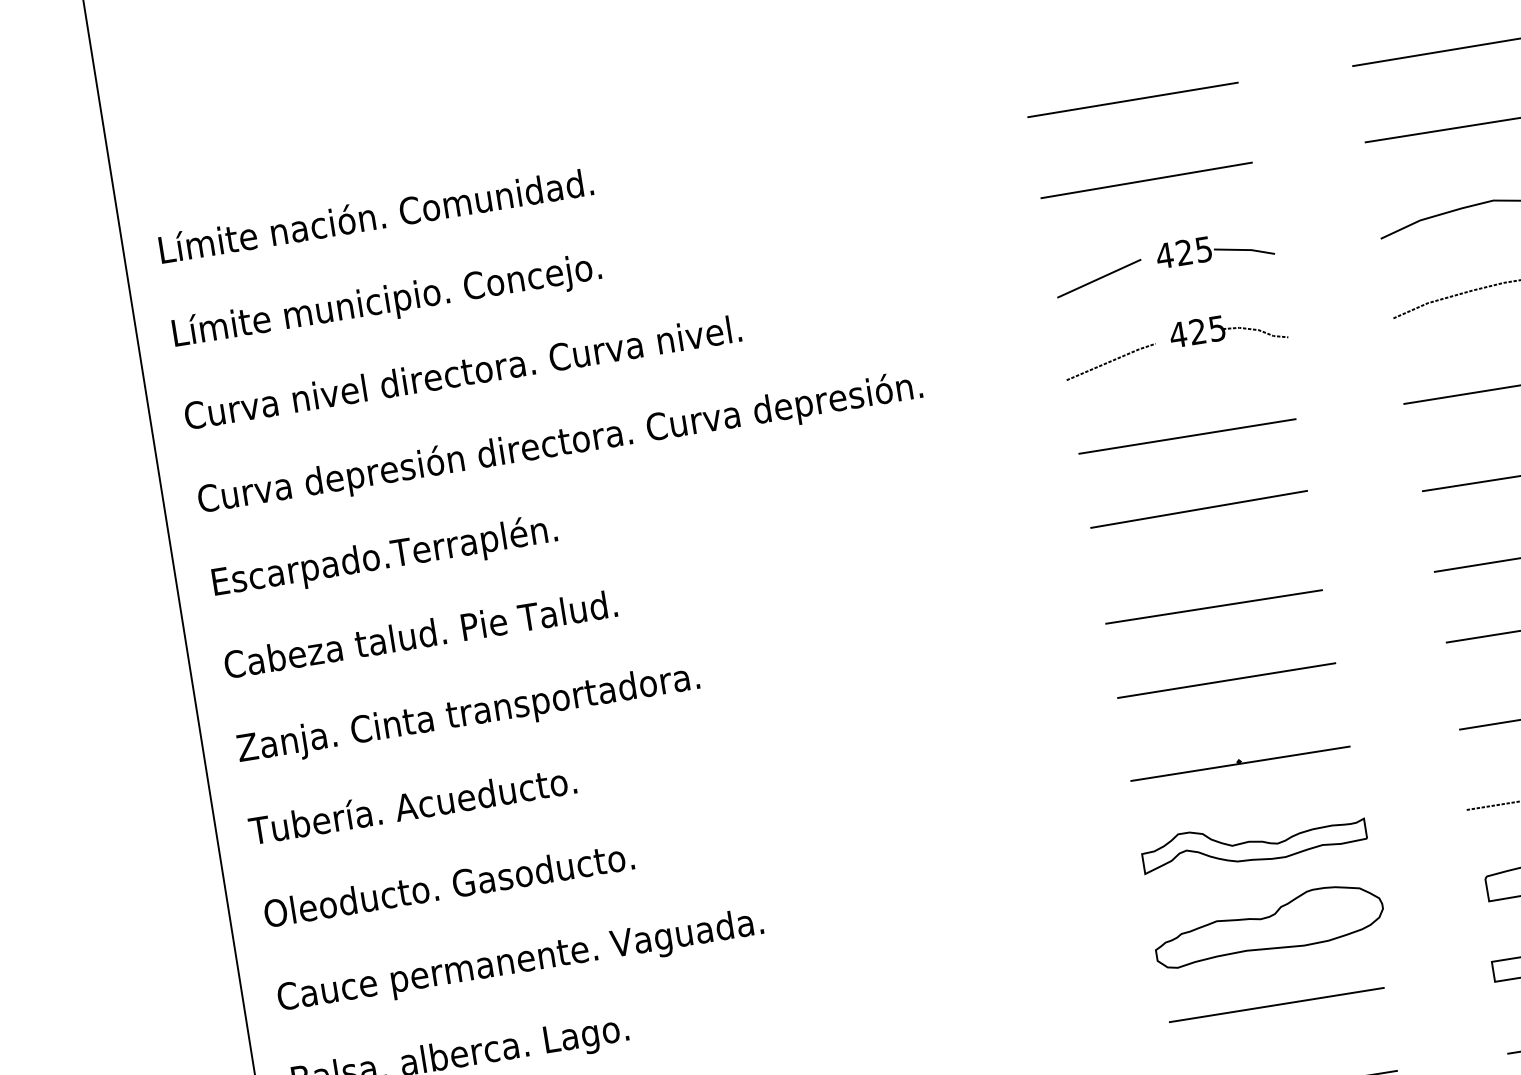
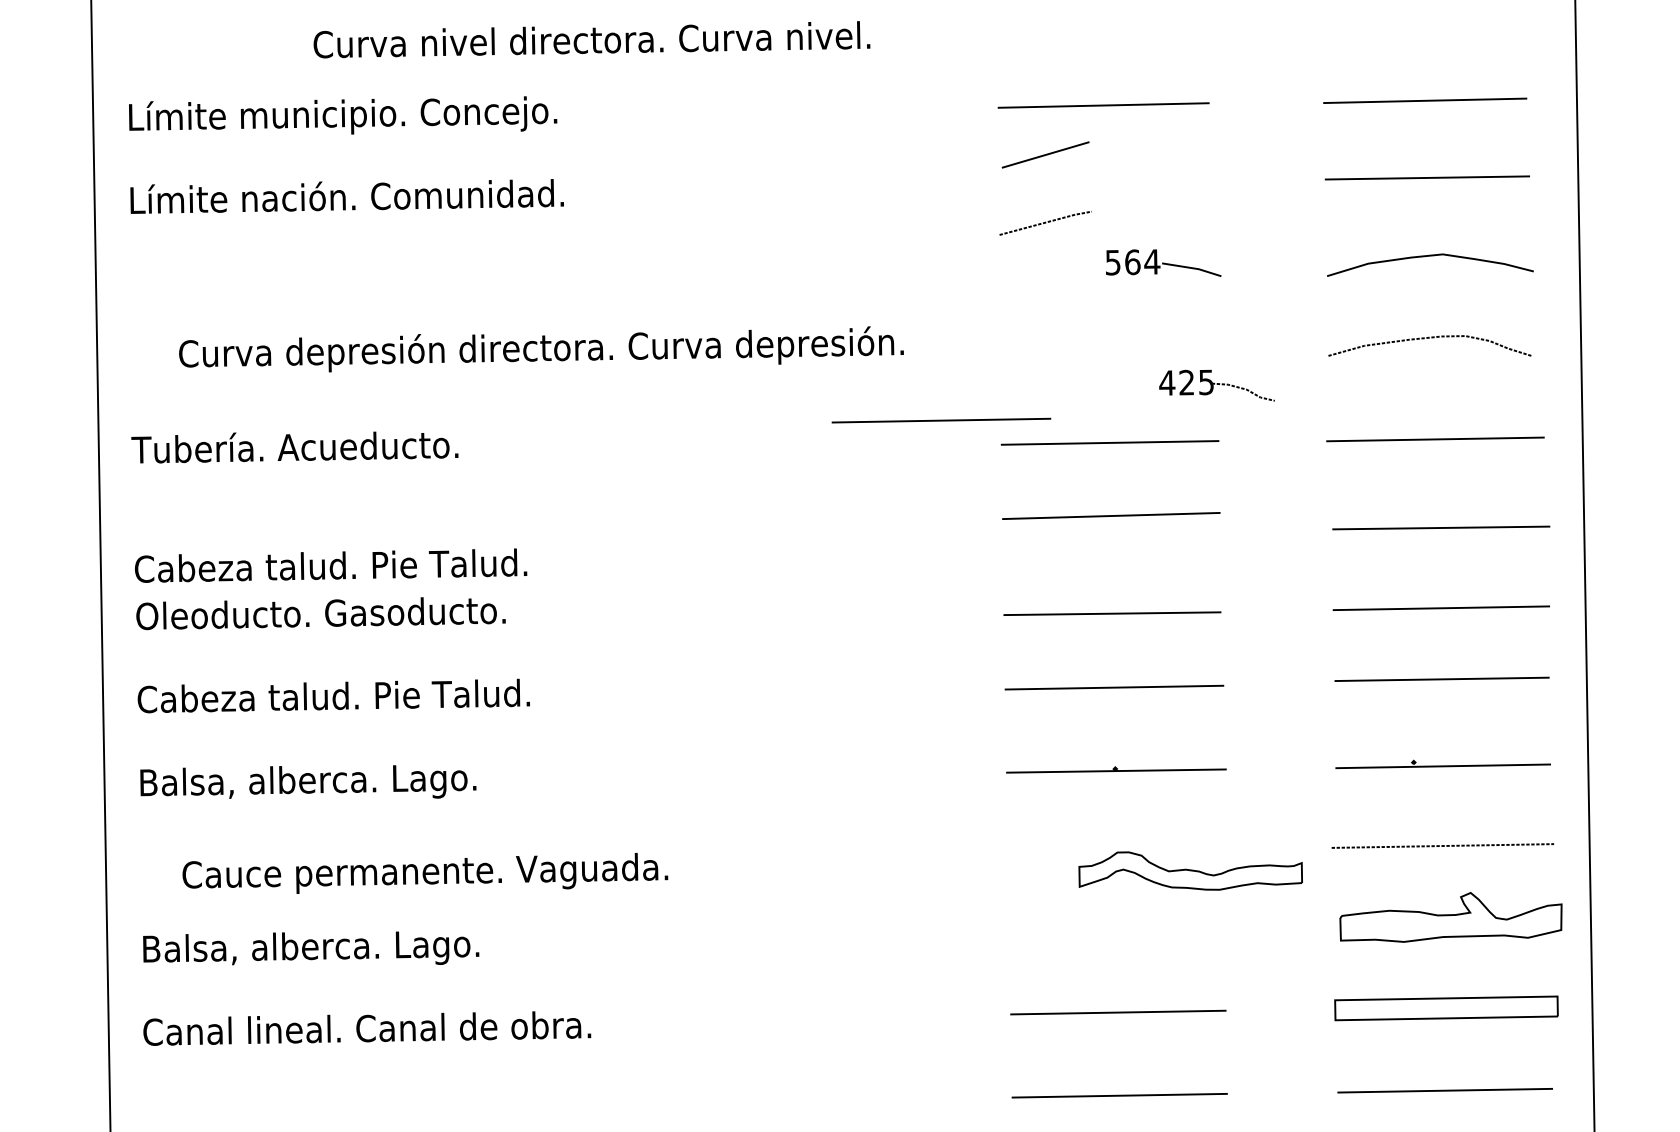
line: (1146, 179) -> (1105, 185), removed
text: (437, 208) -> (406, 114), Límite nación. Comunidad. -> Límite municipio. Concejo.
text: (1184, 252) -> (1132, 262), 425 -> 564
line: (1099, 278) -> (1045, 154), moved
text: (449, 292) -> (407, 198), Límite municipio. Concejo. -> Límite nación. Comunidad.
part: (1227, 330) -> (1216, 385), moved
line: (1110, 361) -> (1045, 222), moved
text: (462, 371) -> (591, 39), moved
line: (1015, 438) -> (941, 420), added
text: (560, 443) -> (541, 349), moved
text: (382, 557) -> (304, 449), Escarpado.Terraplén. -> Tubería. Acueducto.
text: (421, 633) -> (331, 565), moved
text: (468, 714) -> (366, 615), Zanja. Cinta transportadora. -> Oleoducto. Gasoducto.
text: (445, 799) -> (332, 695), Tubería. Acueducto. -> Cabeza talud. Pie Talud.
part: (1253, 841) -> (1190, 870), moved
text: (448, 886) -> (323, 780), Oleoducto. Gasoducto. -> Balsa, alberca. Lago.
part: (1268, 925) -> (1121, 933), removed
text: (520, 961) -> (425, 873), moved

